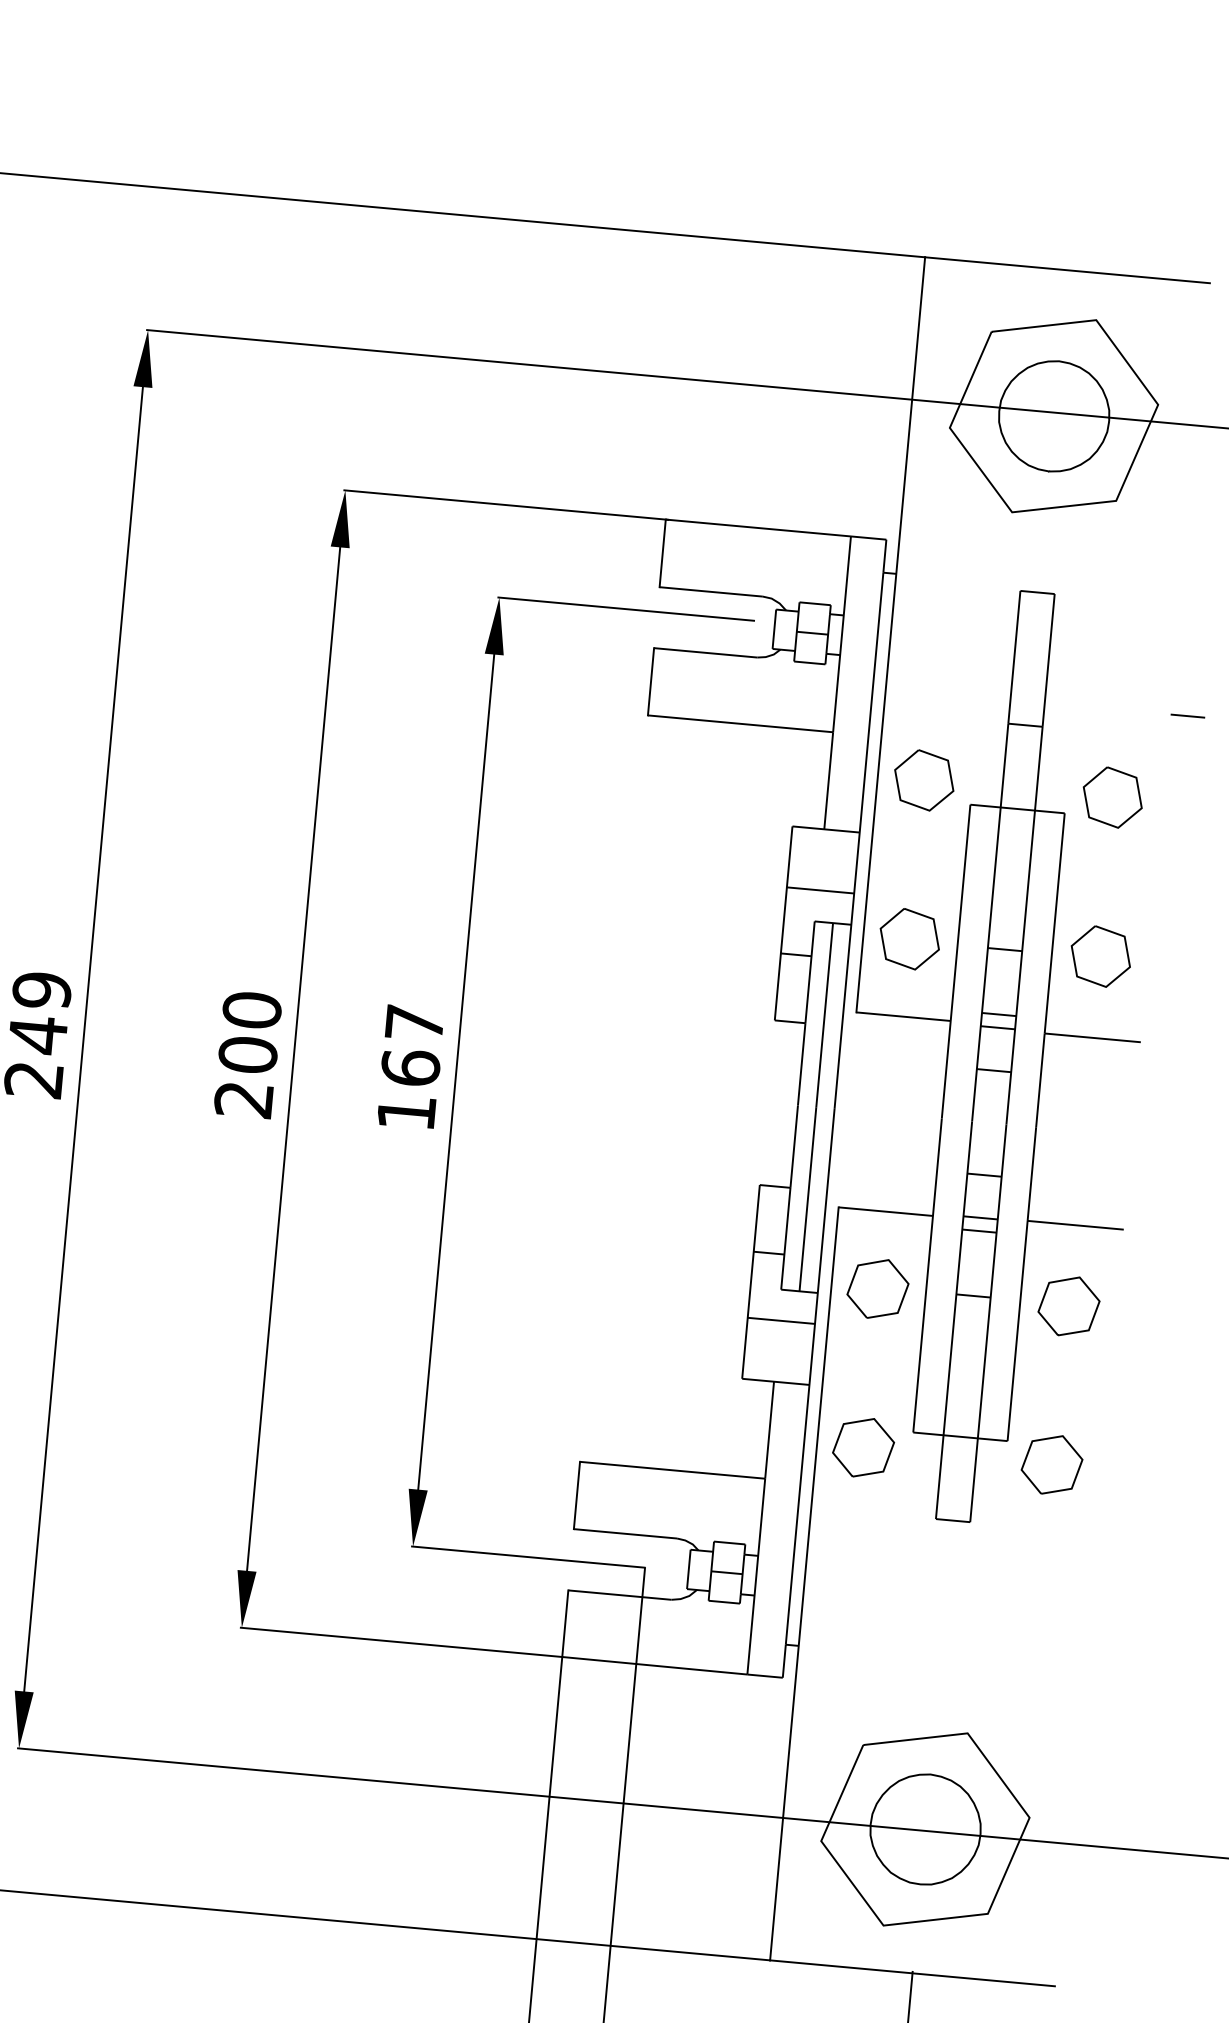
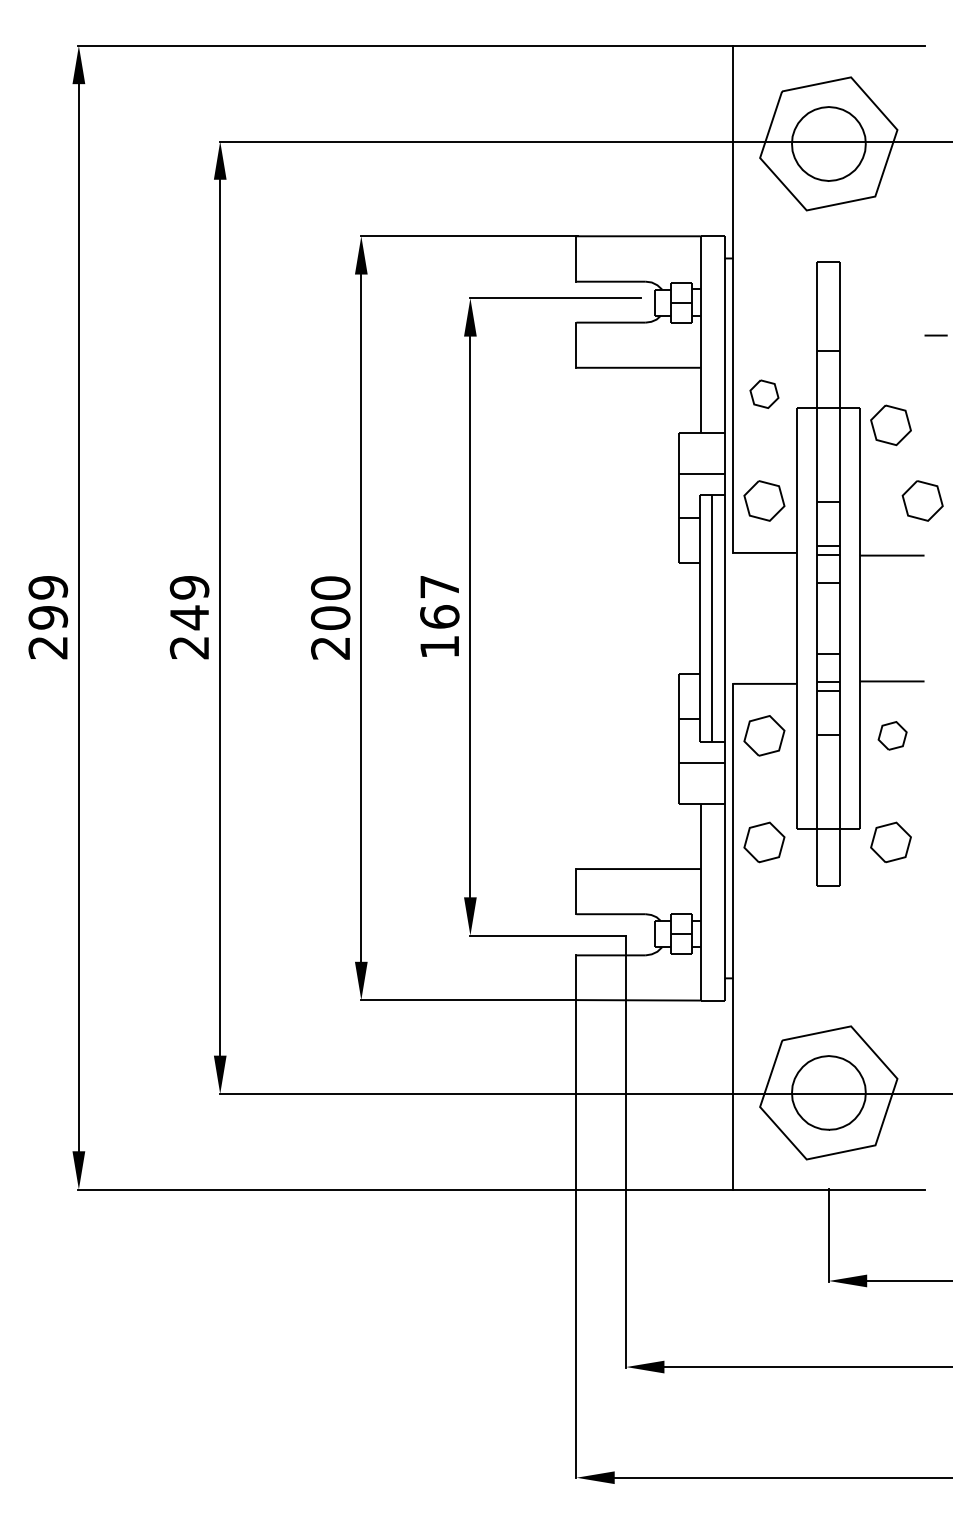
part: (924, 779) -> (764, 393), size x0.7
part: (1111, 797) -> (890, 425), moved
part: (1100, 955) -> (922, 500), moved
part: (1068, 1305) -> (892, 735), size x0.7

